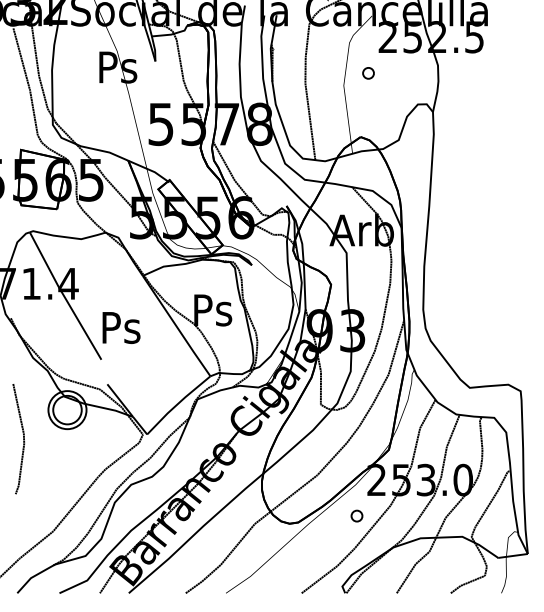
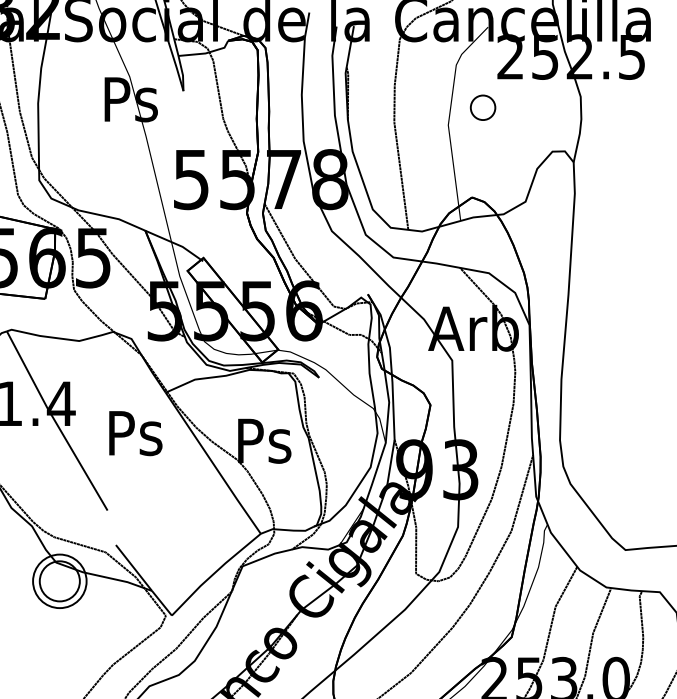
part: (368, 73) -> (483, 108), size x1.6
text: (121, 327) -> (135, 432), moved

